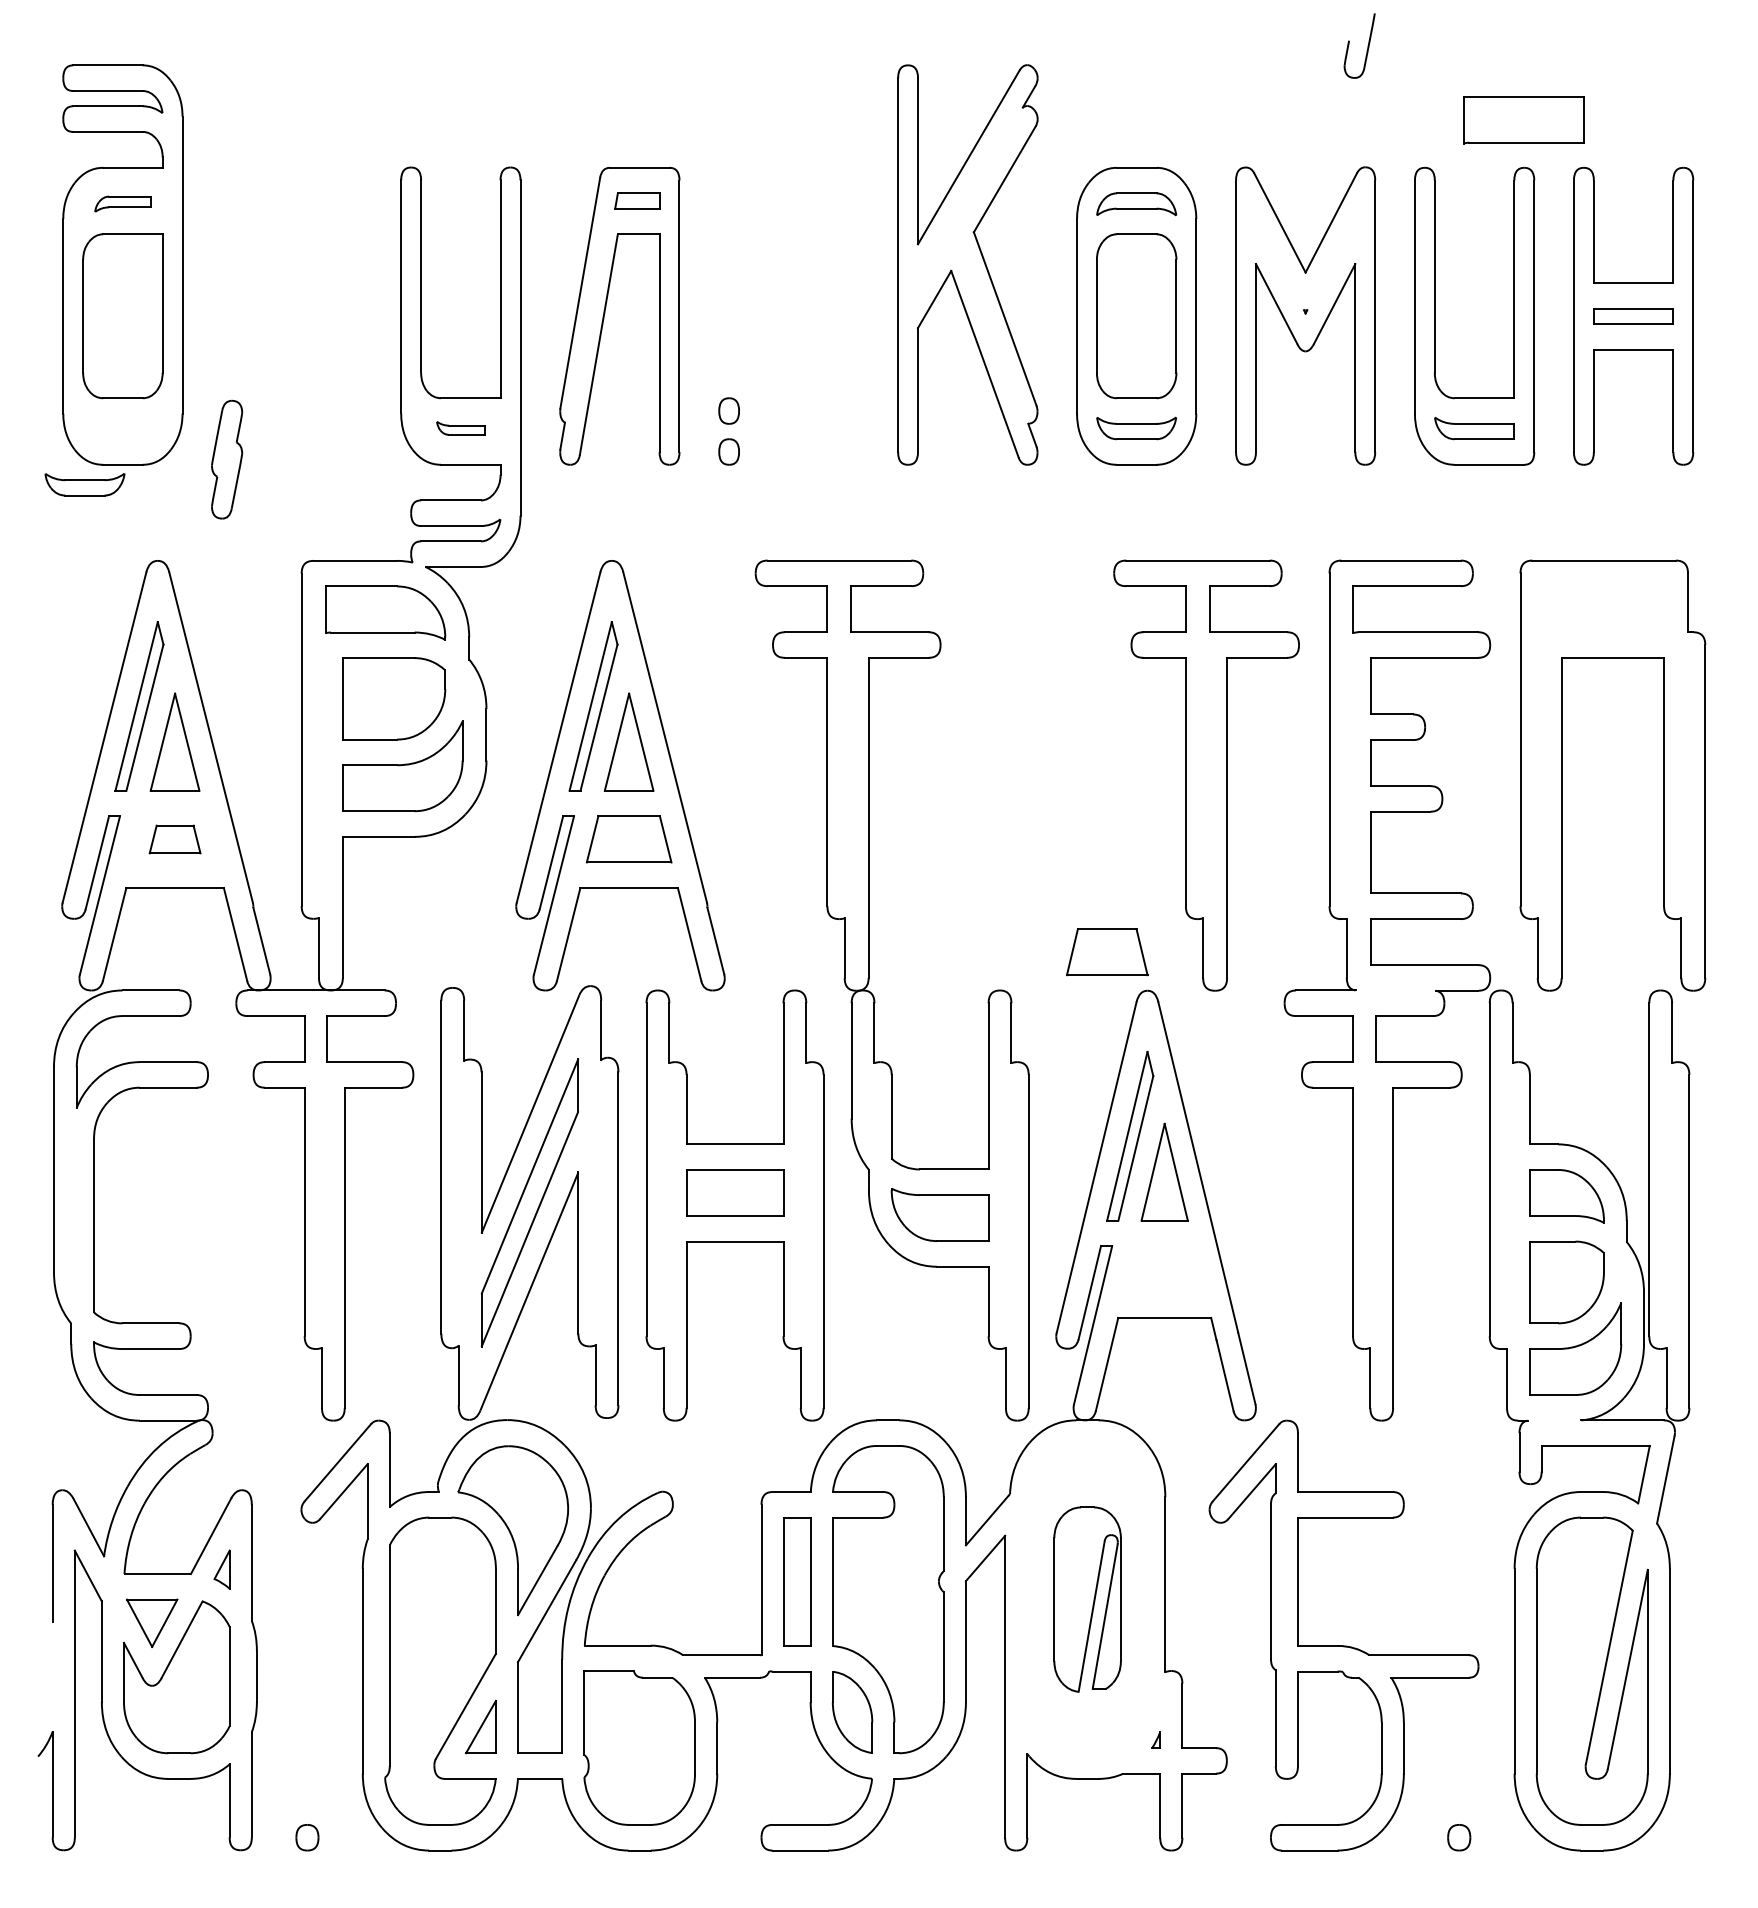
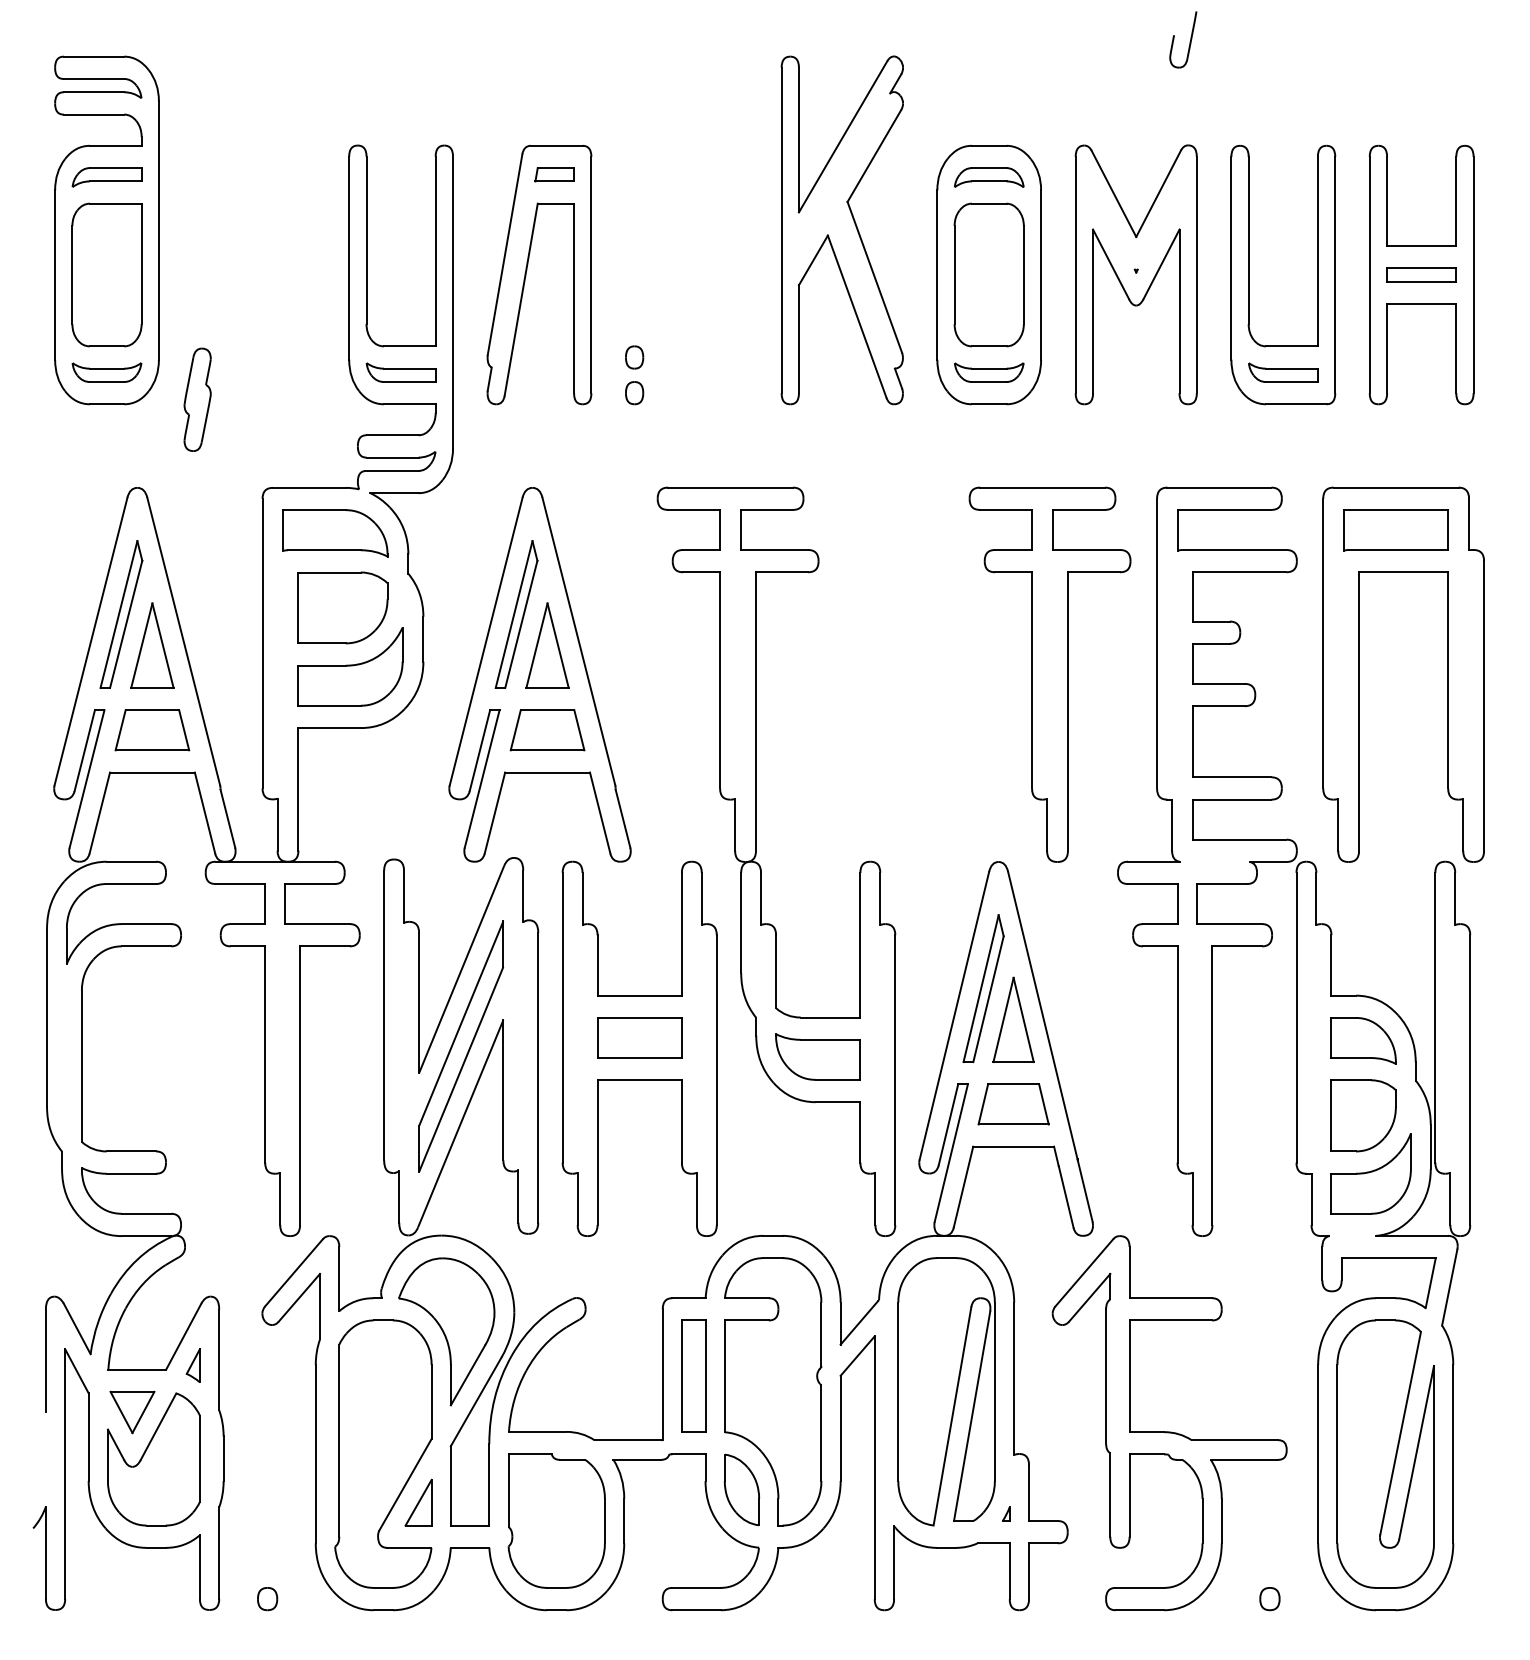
part: (1523, 120) -> (1395, 530), moved
part: (122, 204) -> (106, 177), size x1.43
part: (460, 428) -> (400, 372), size x1.67
part: (84, 484) -> (106, 372), moved
part: (175, 839) -> (152, 730), size x1.67
part: (1107, 952) -> (1013, 1104), moved
part: (1087, 1599) -> (946, 1391), size x1.67

